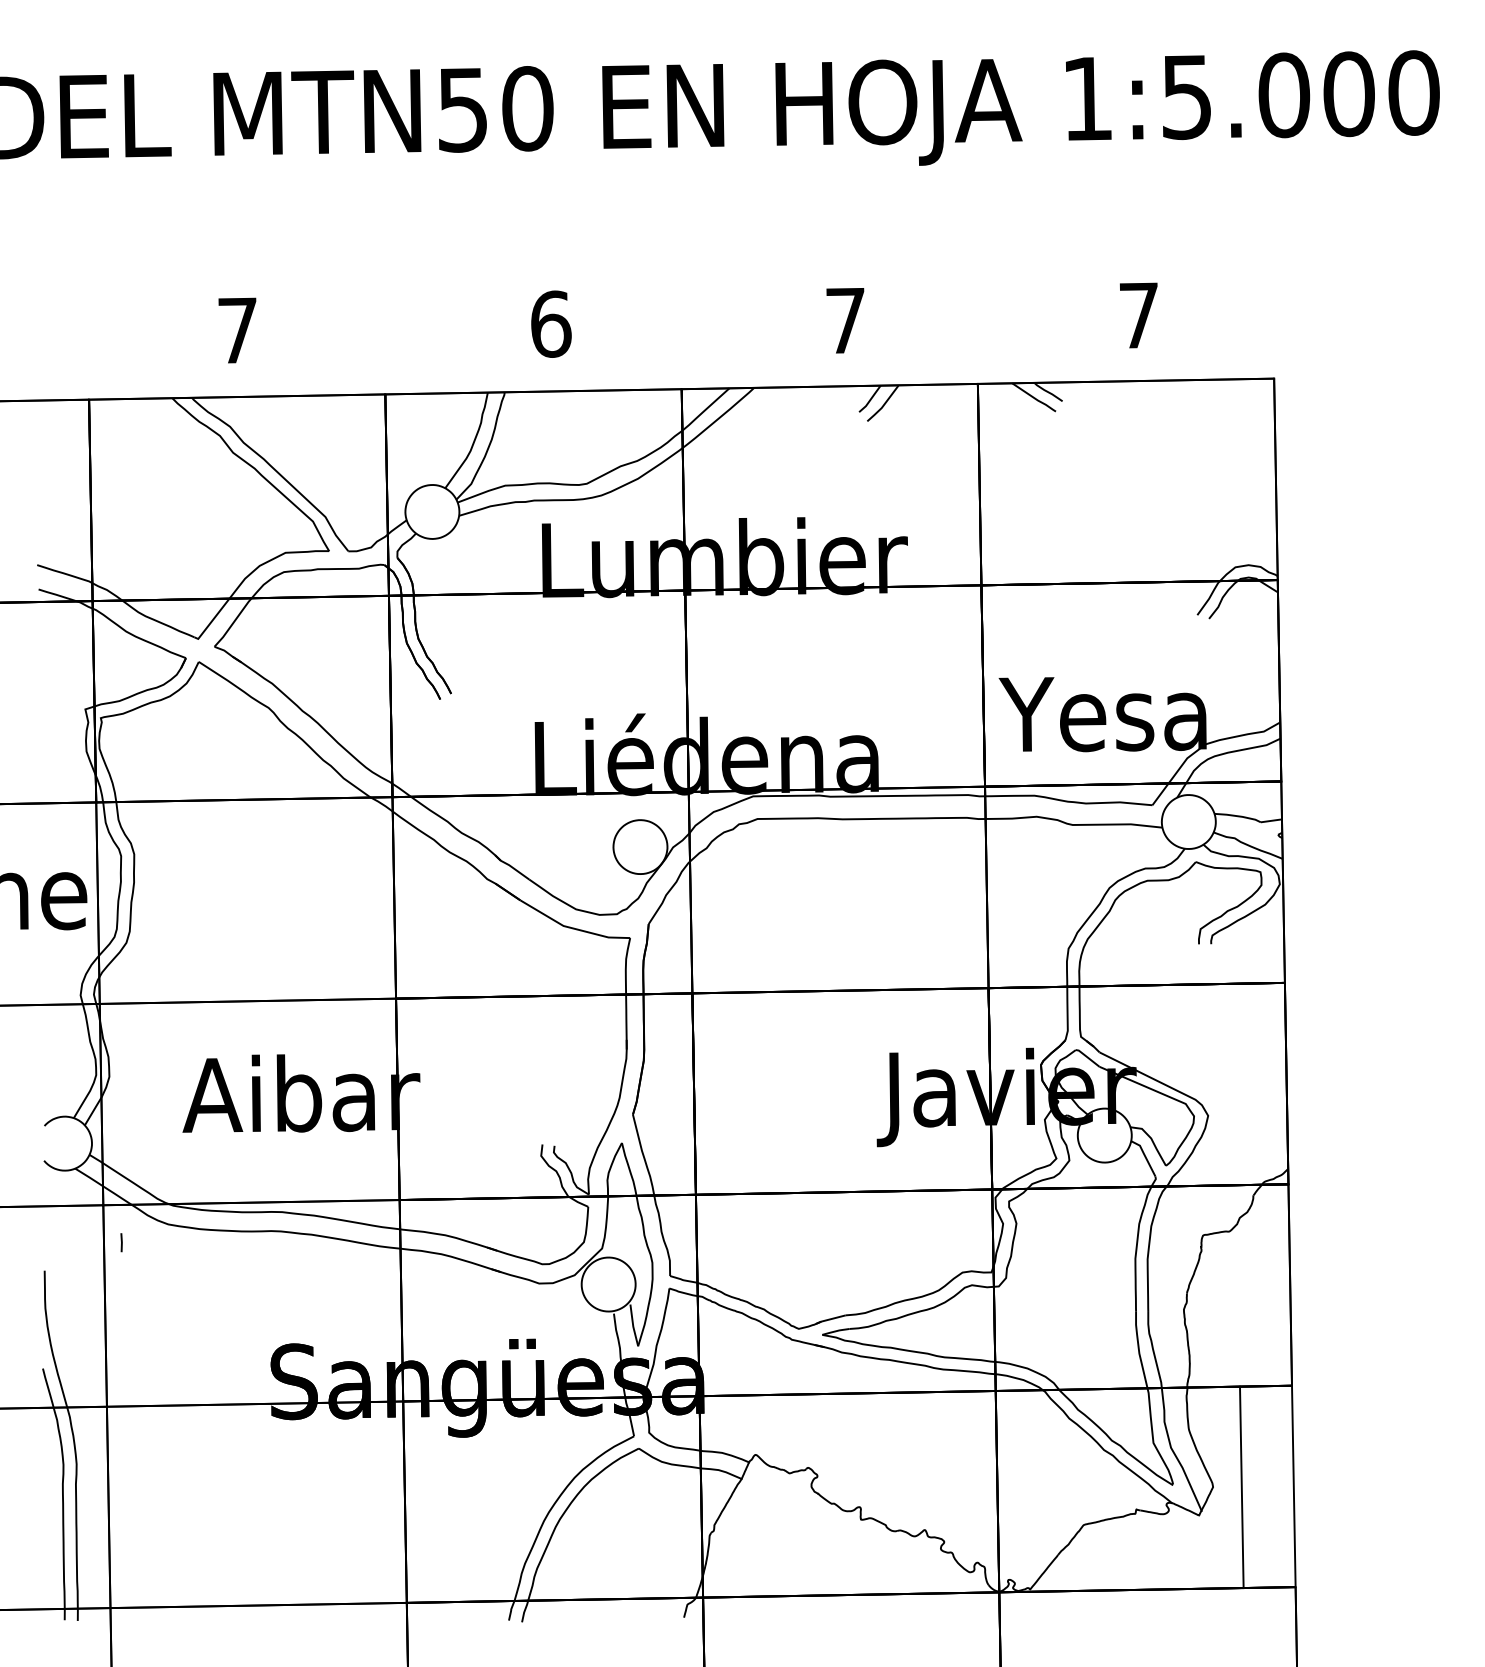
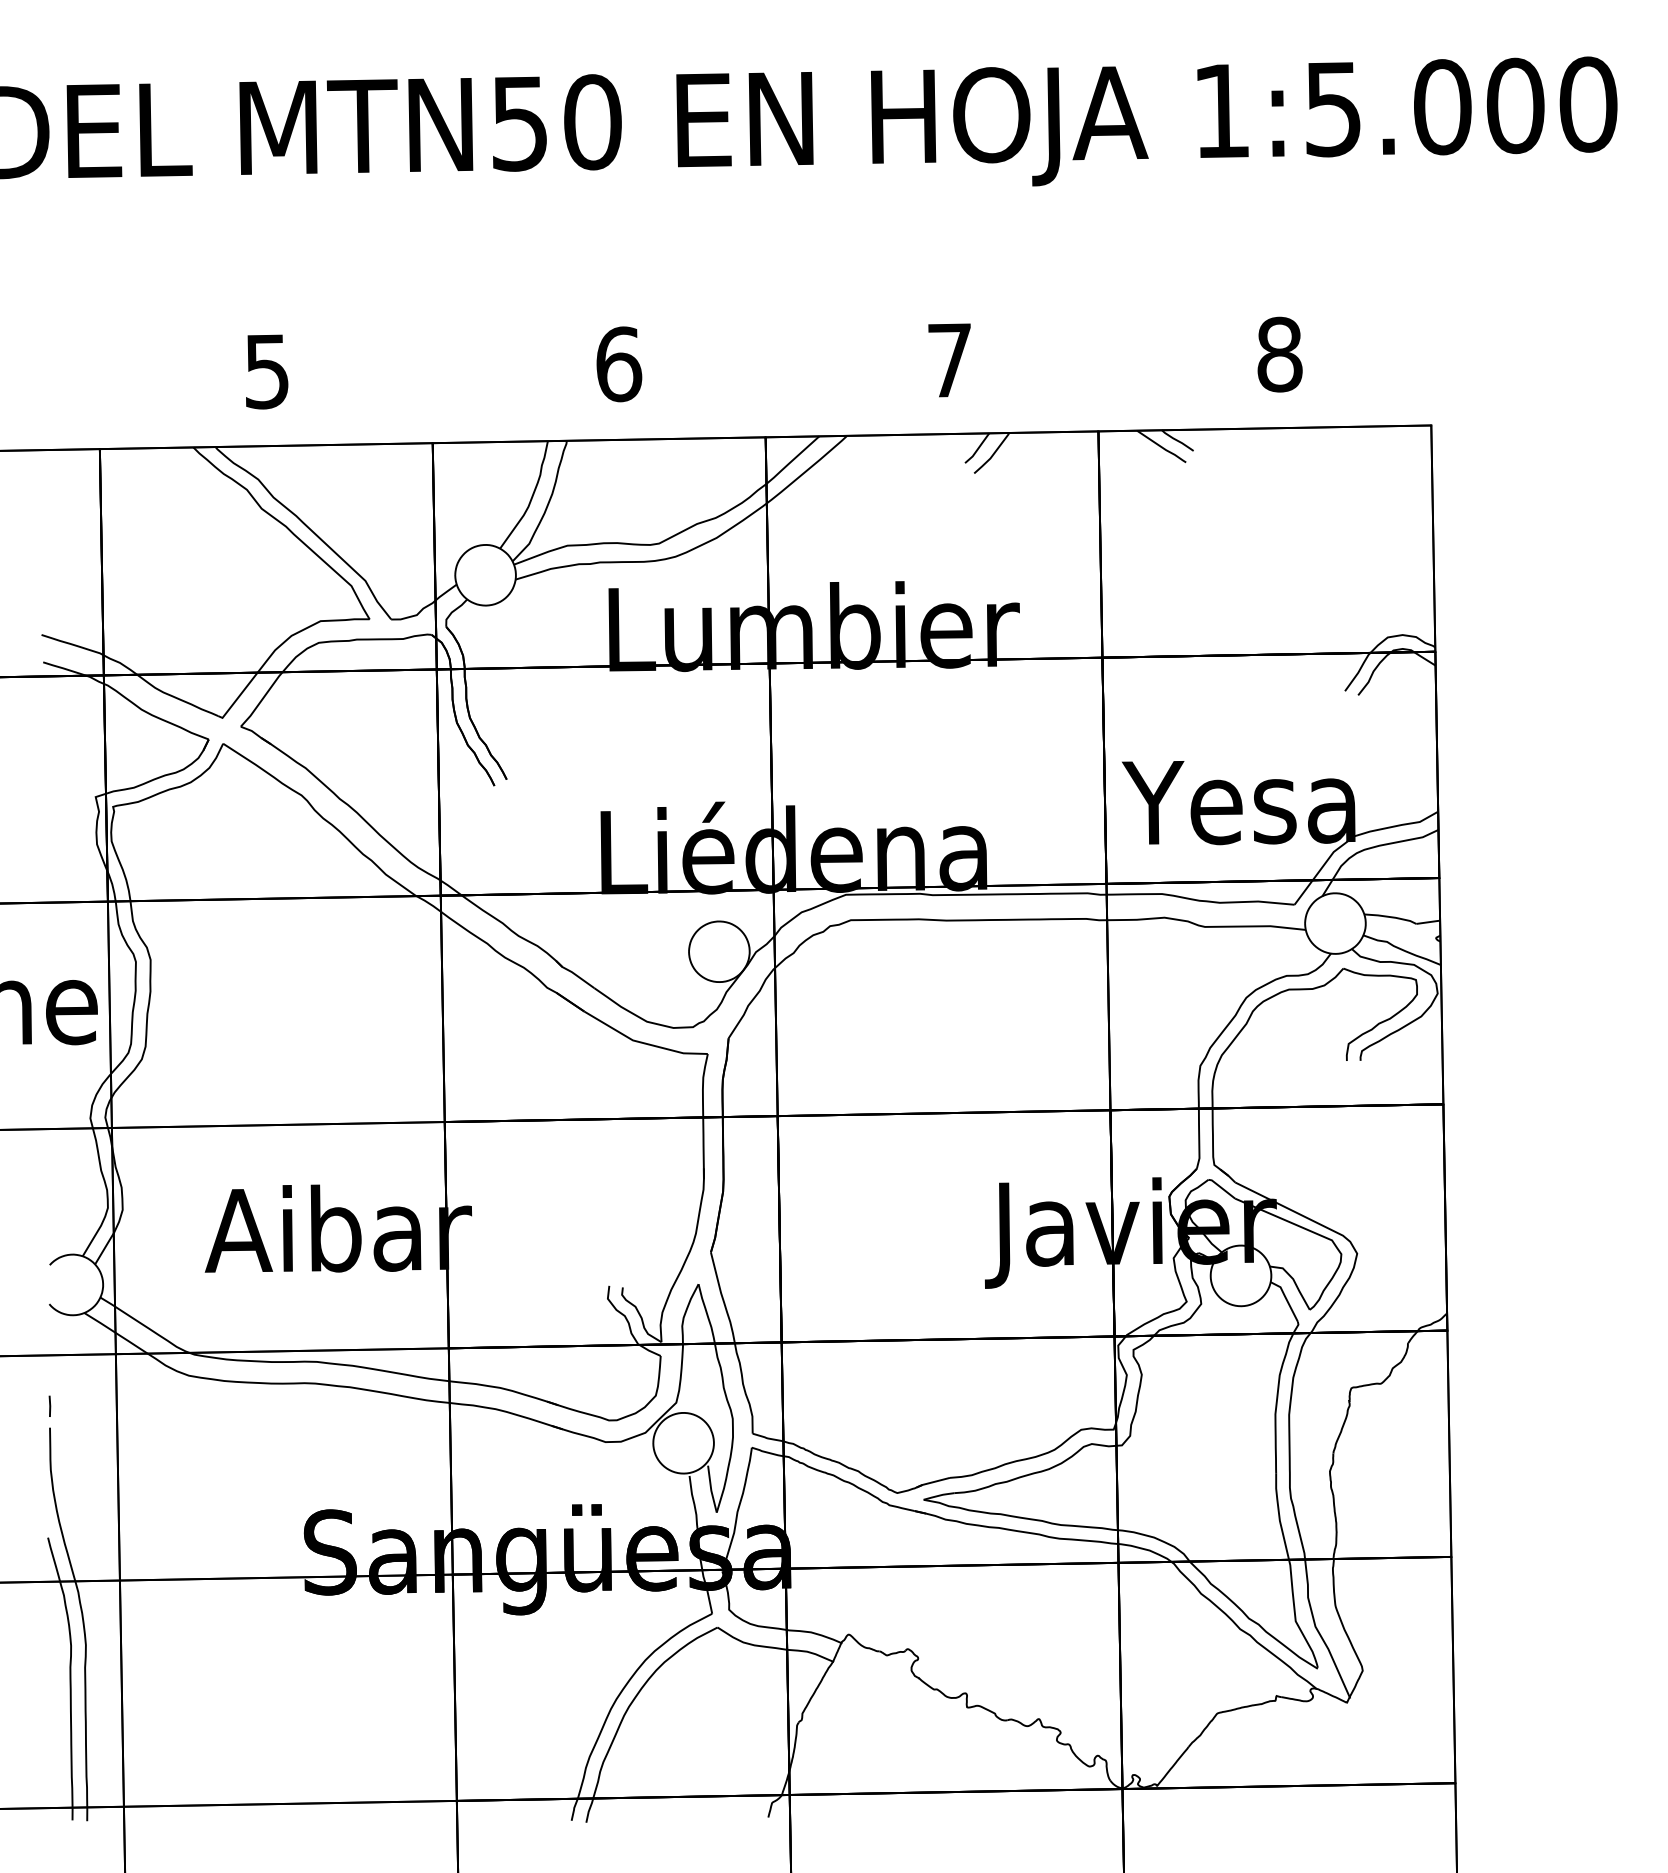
text: (1139, 315) -> (1280, 354), 7 -> 8
text: (237, 330) -> (266, 371), 7 -> 5
line: (121, 1242) -> (49, 1406), moved
line: (1241, 1487) -> (1453, 1670), moved

